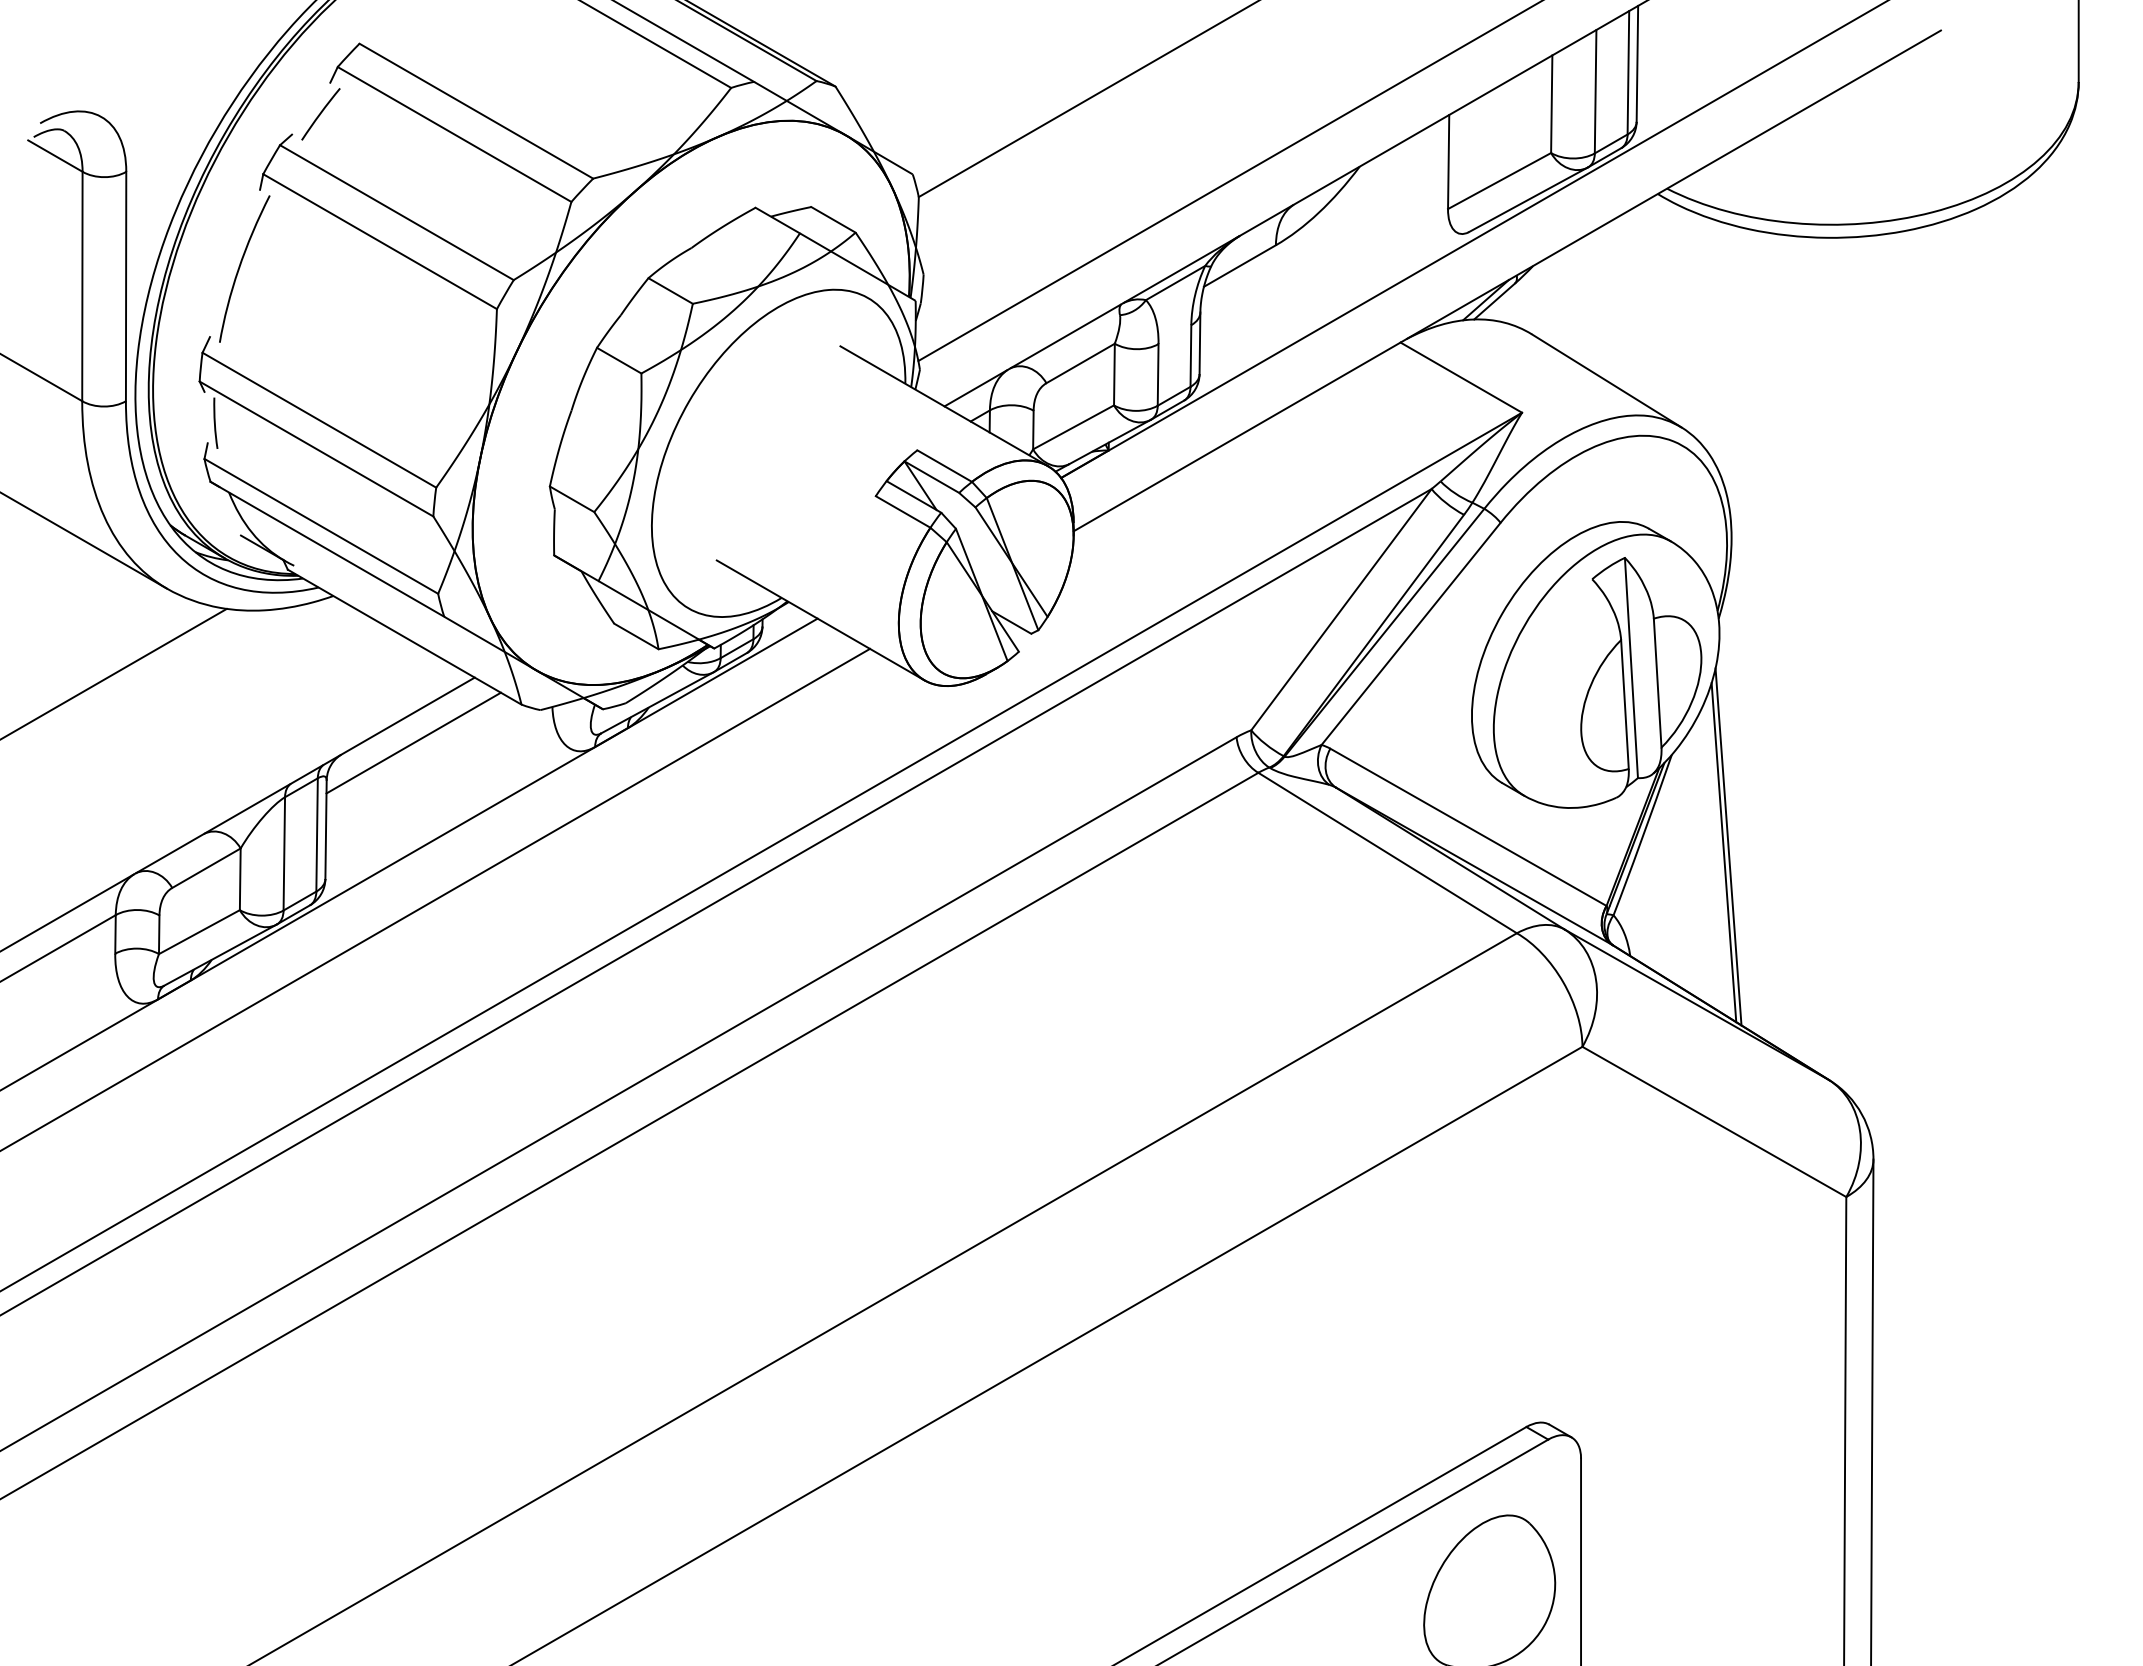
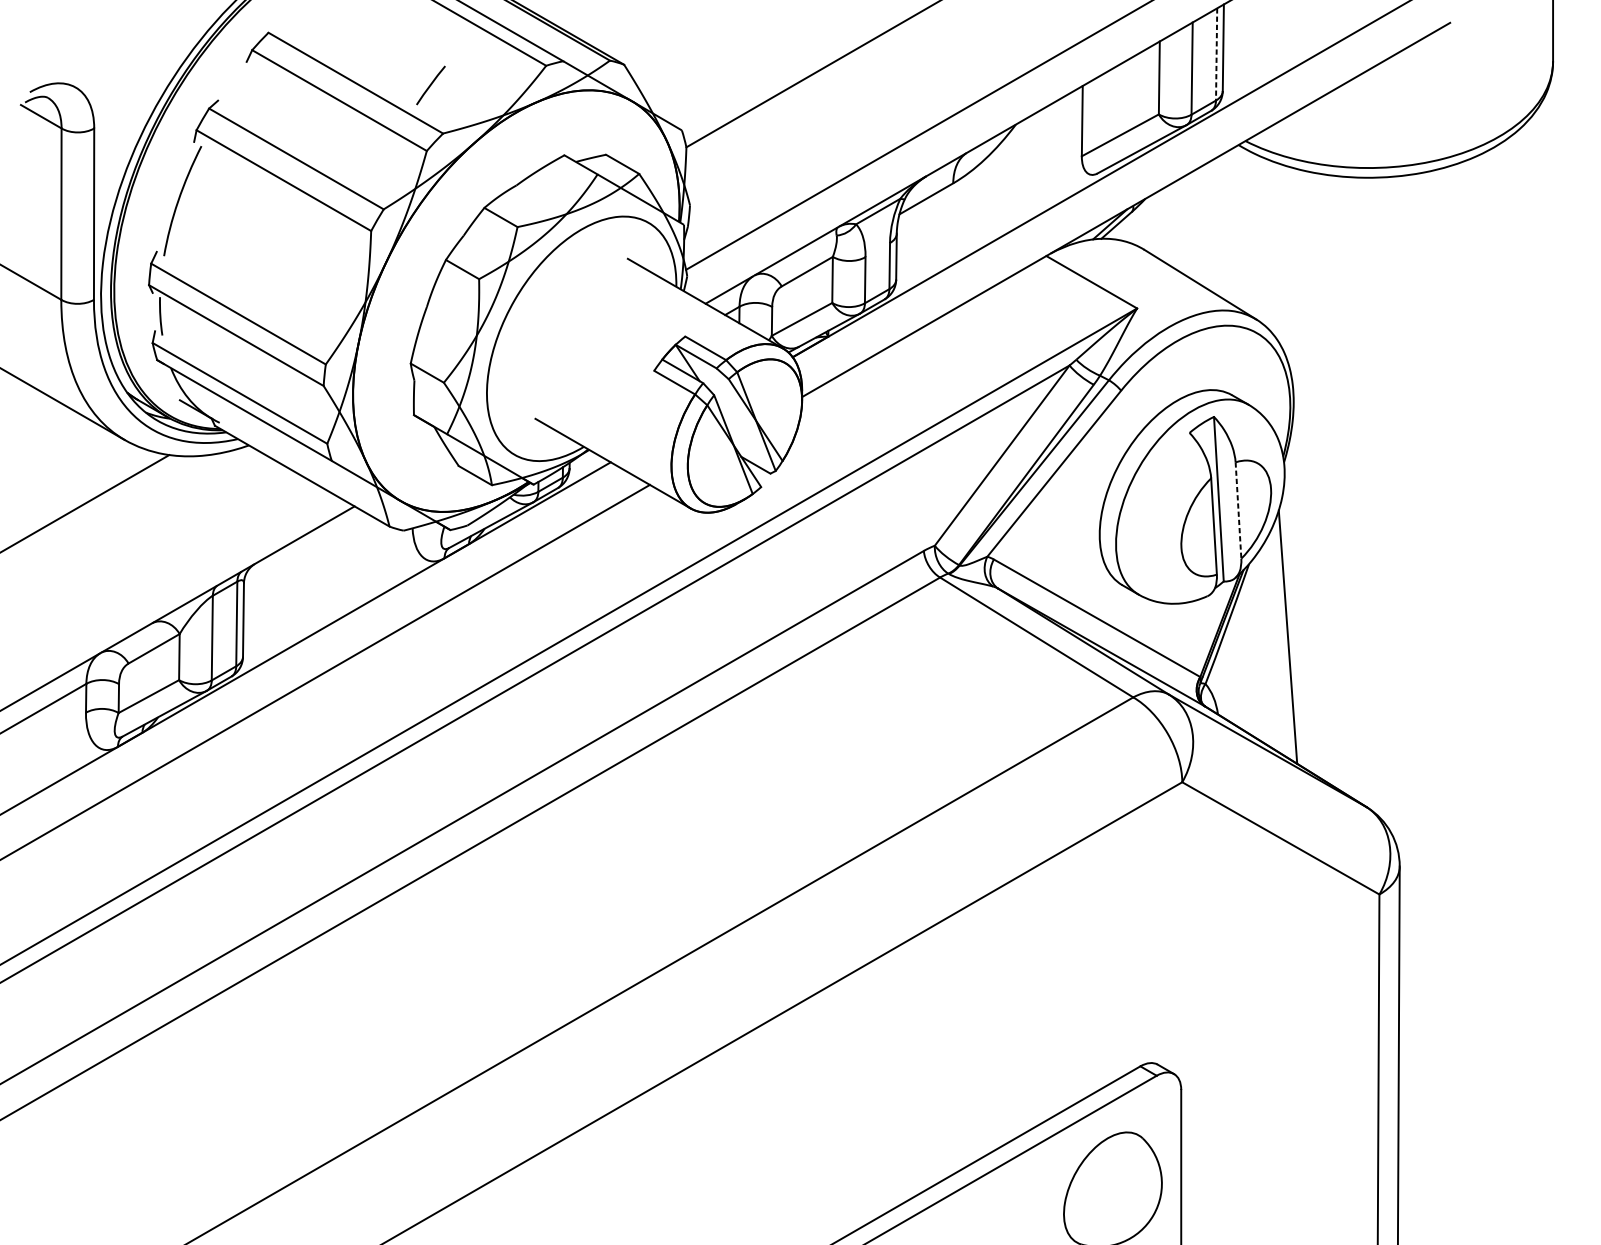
line: (1628, 72) -> (1216, 54), solid -> dashed
line: (320, 114) -> (430, 85), moved
line: (1657, 683) -> (1238, 510), solid -> dashed
line: (413, 742) -> (308, 554), removed
line: (1728, 846) -> (1291, 632), removed

